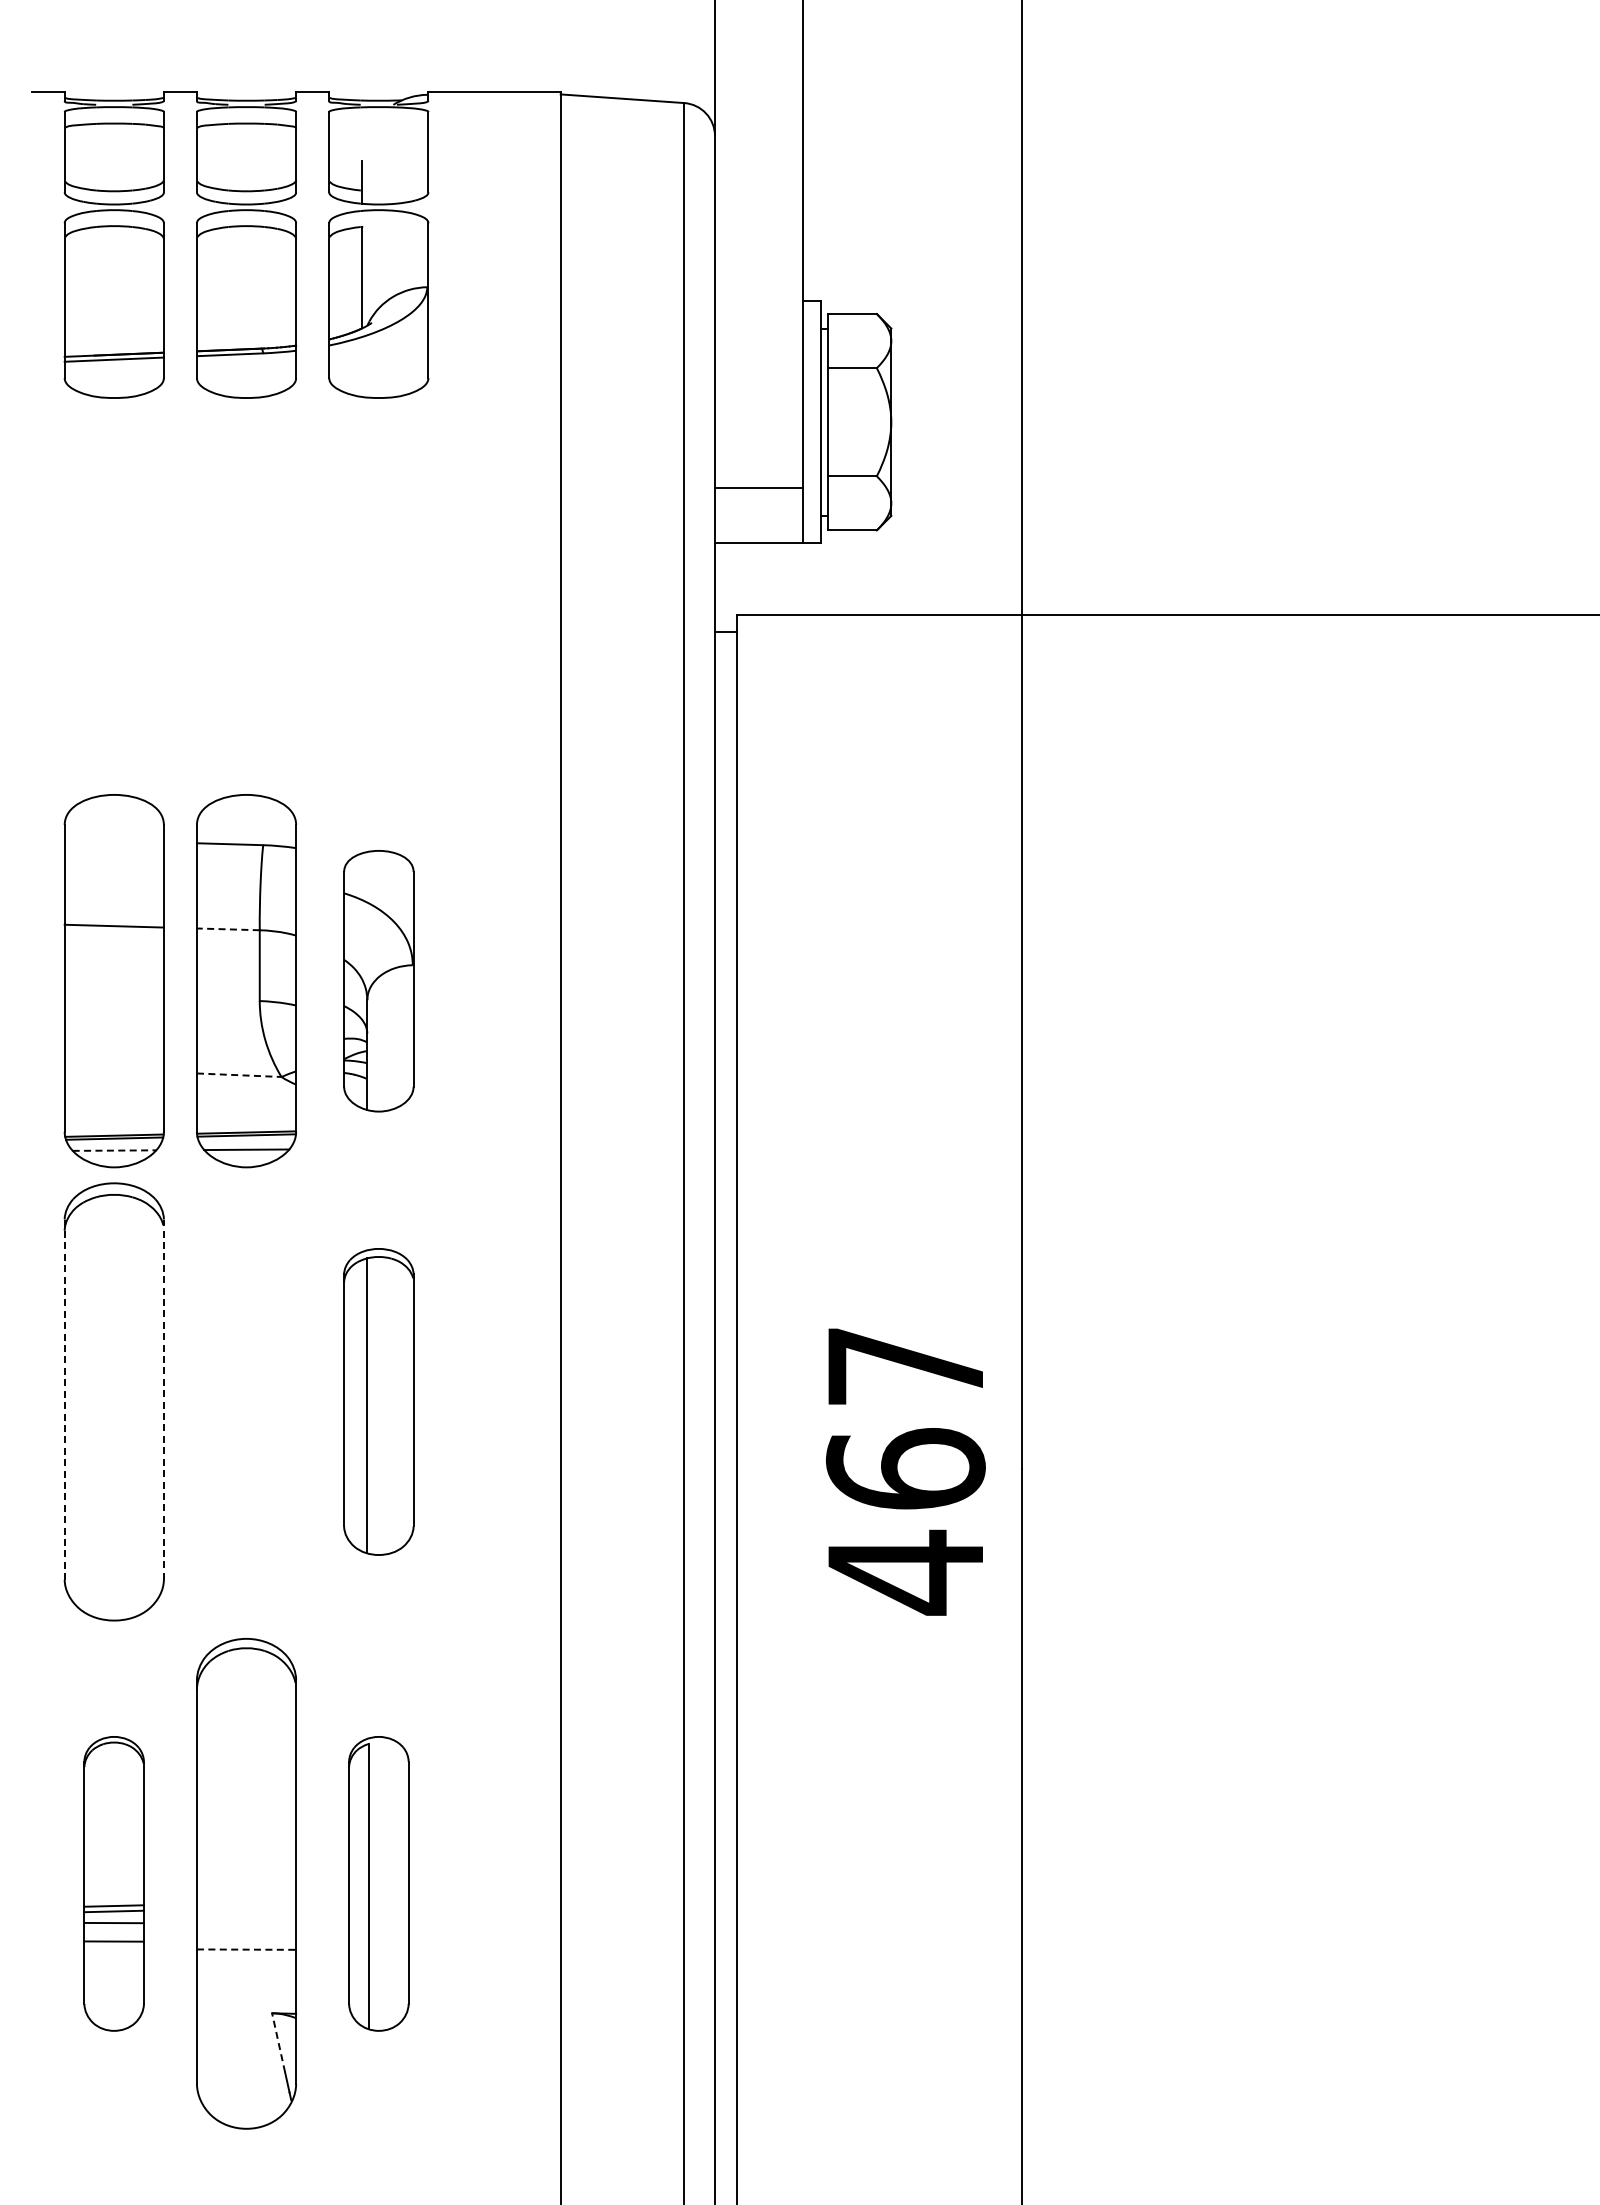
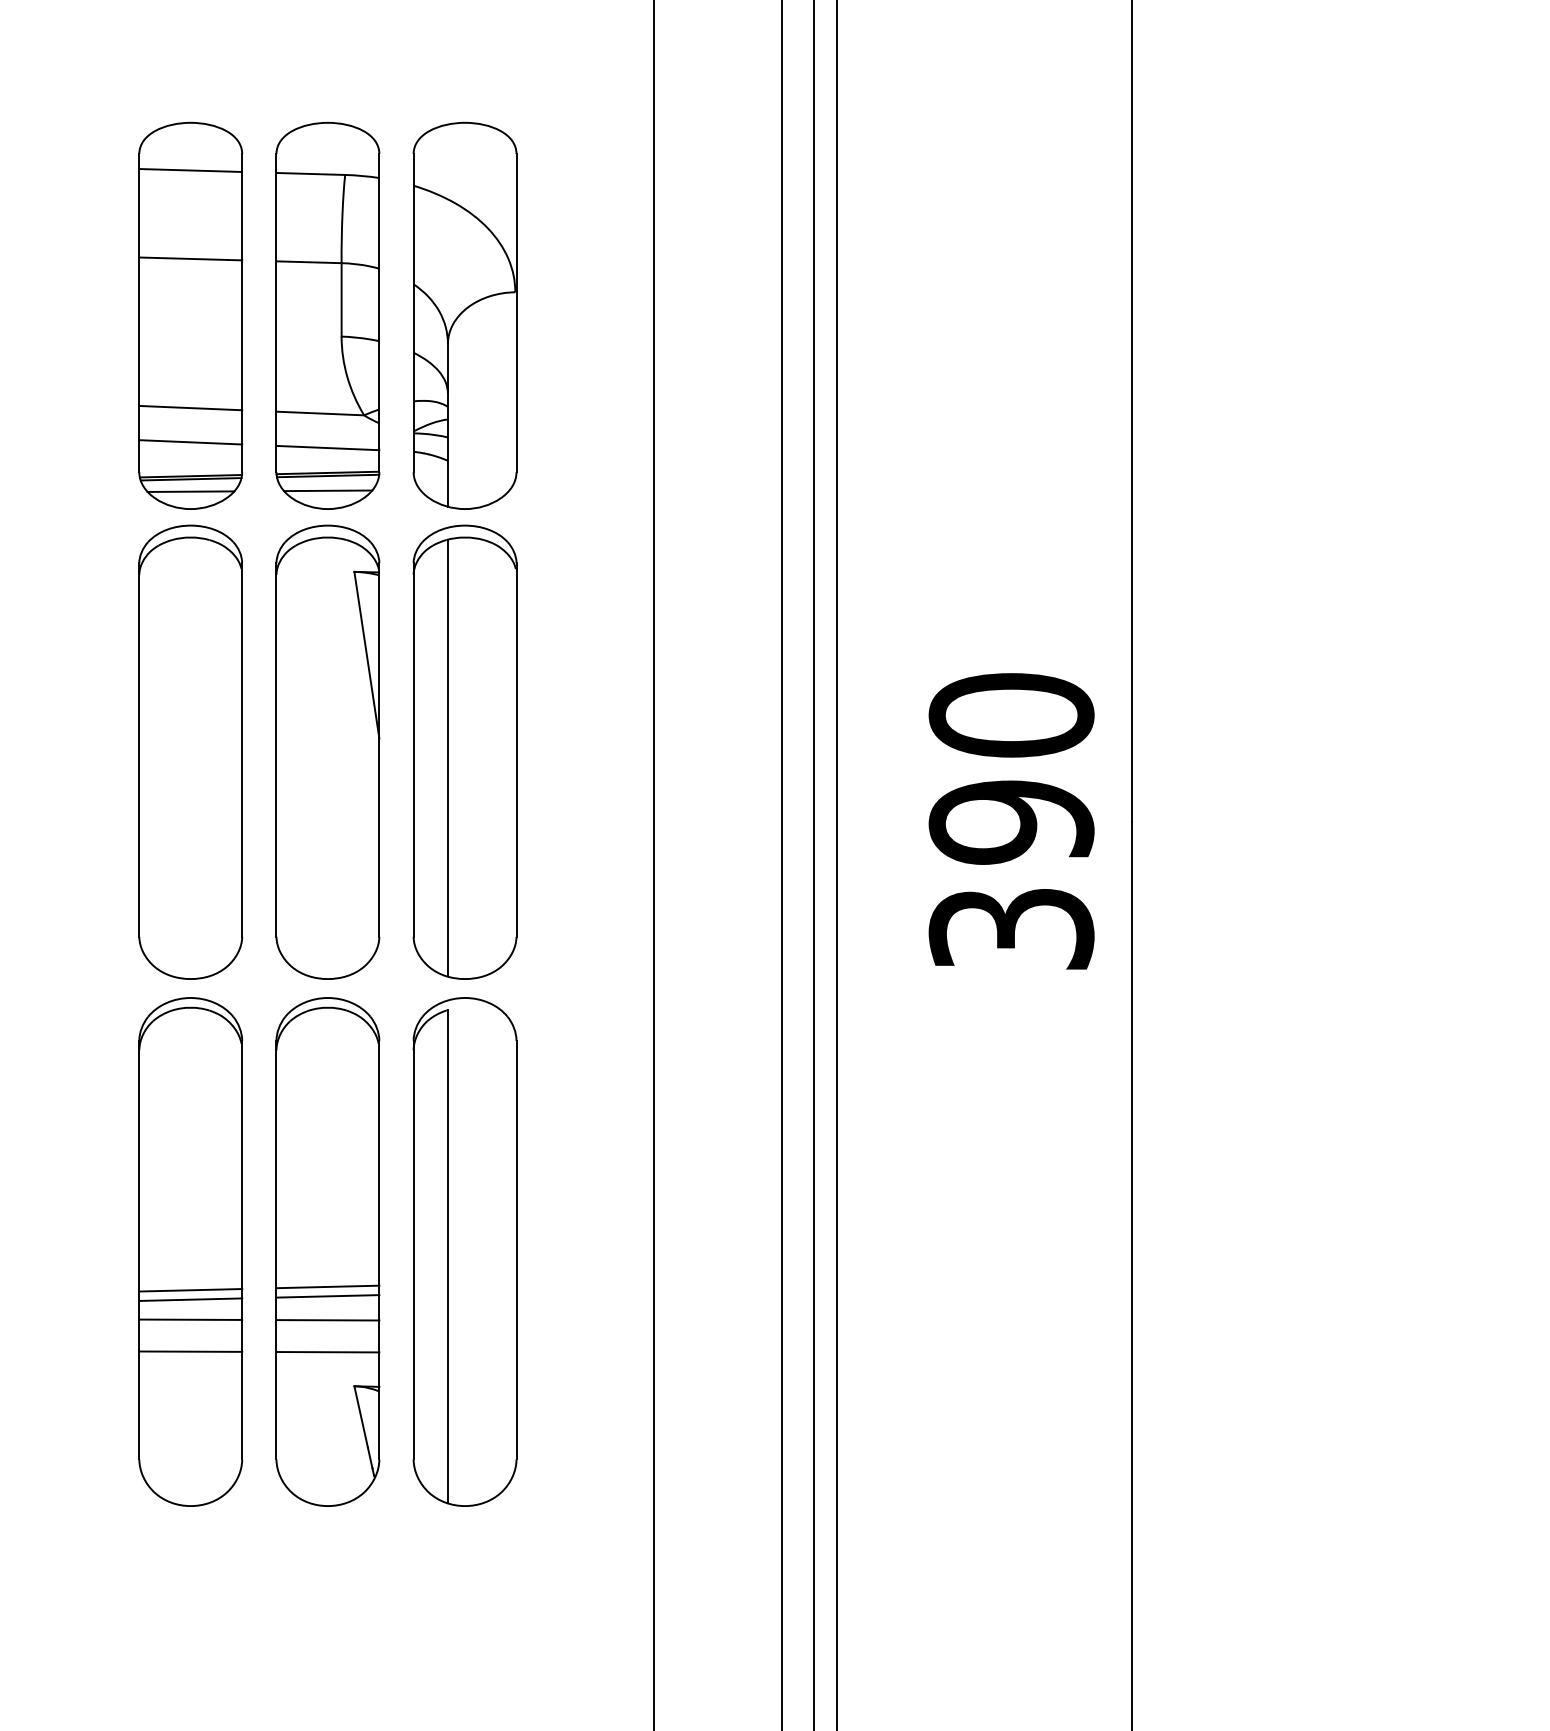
line: (113, 840) -> (189, 170), added
line: (227, 929) -> (308, 262), dashed -> solid
part: (378, 981) -> (464, 316), size x1.43
line: (113, 1069) -> (189, 407), added
line: (239, 1075) -> (320, 413), dashed -> solid
line: (113, 1102) -> (189, 441), added
line: (246, 1108) -> (327, 448), added
line: (114, 1150) -> (190, 491), dashed -> solid
line: (163, 1399) -> (241, 749), dashed -> solid
line: (64, 1400) -> (139, 750), dashed -> solid
part: (246, 1401) -> (327, 751), added
part: (378, 1401) -> (464, 751), size x1.43
text: (905, 1470) -> (1011, 823), 467 -> 390
part: (113, 1883) -> (189, 1251), size x1.67
part: (378, 1883) -> (464, 1251), size x1.67
line: (246, 1917) -> (327, 1286), added
line: (246, 1926) -> (327, 1296), added
line: (246, 1949) -> (327, 1320), dashed -> solid
line: (246, 1980) -> (327, 1352), added
line: (278, 2042) -> (361, 1416), dashed -> solid

